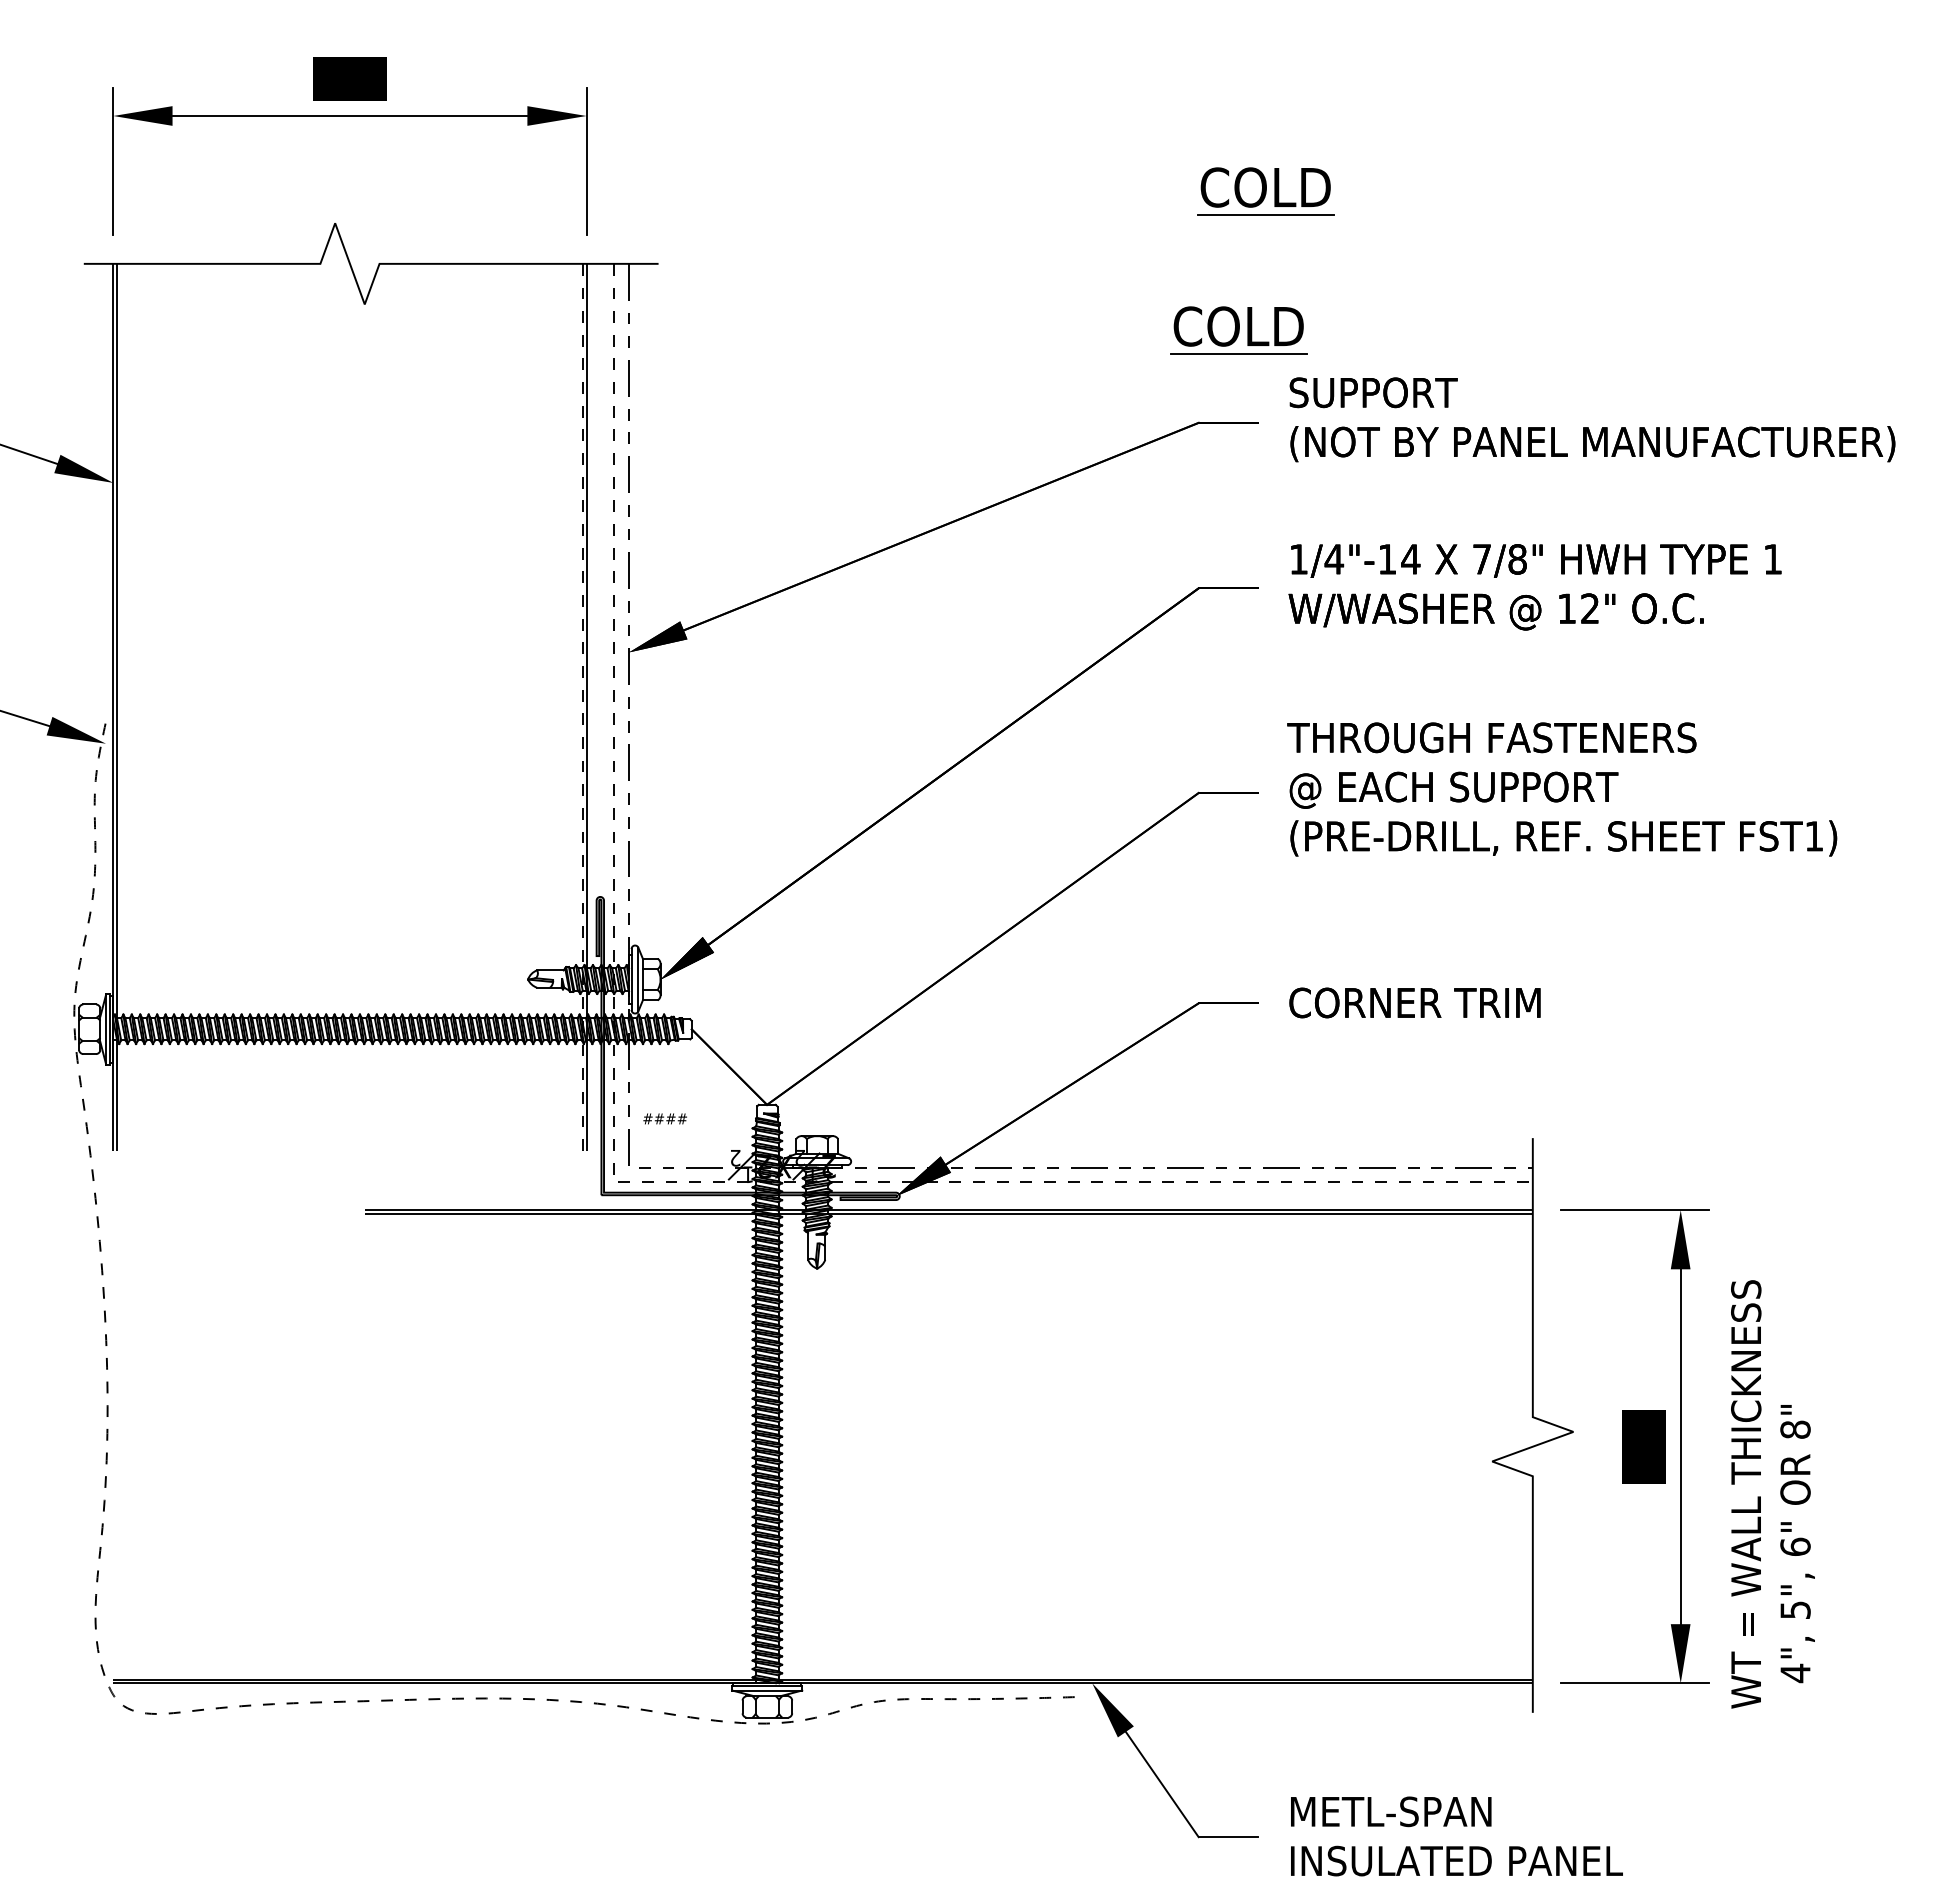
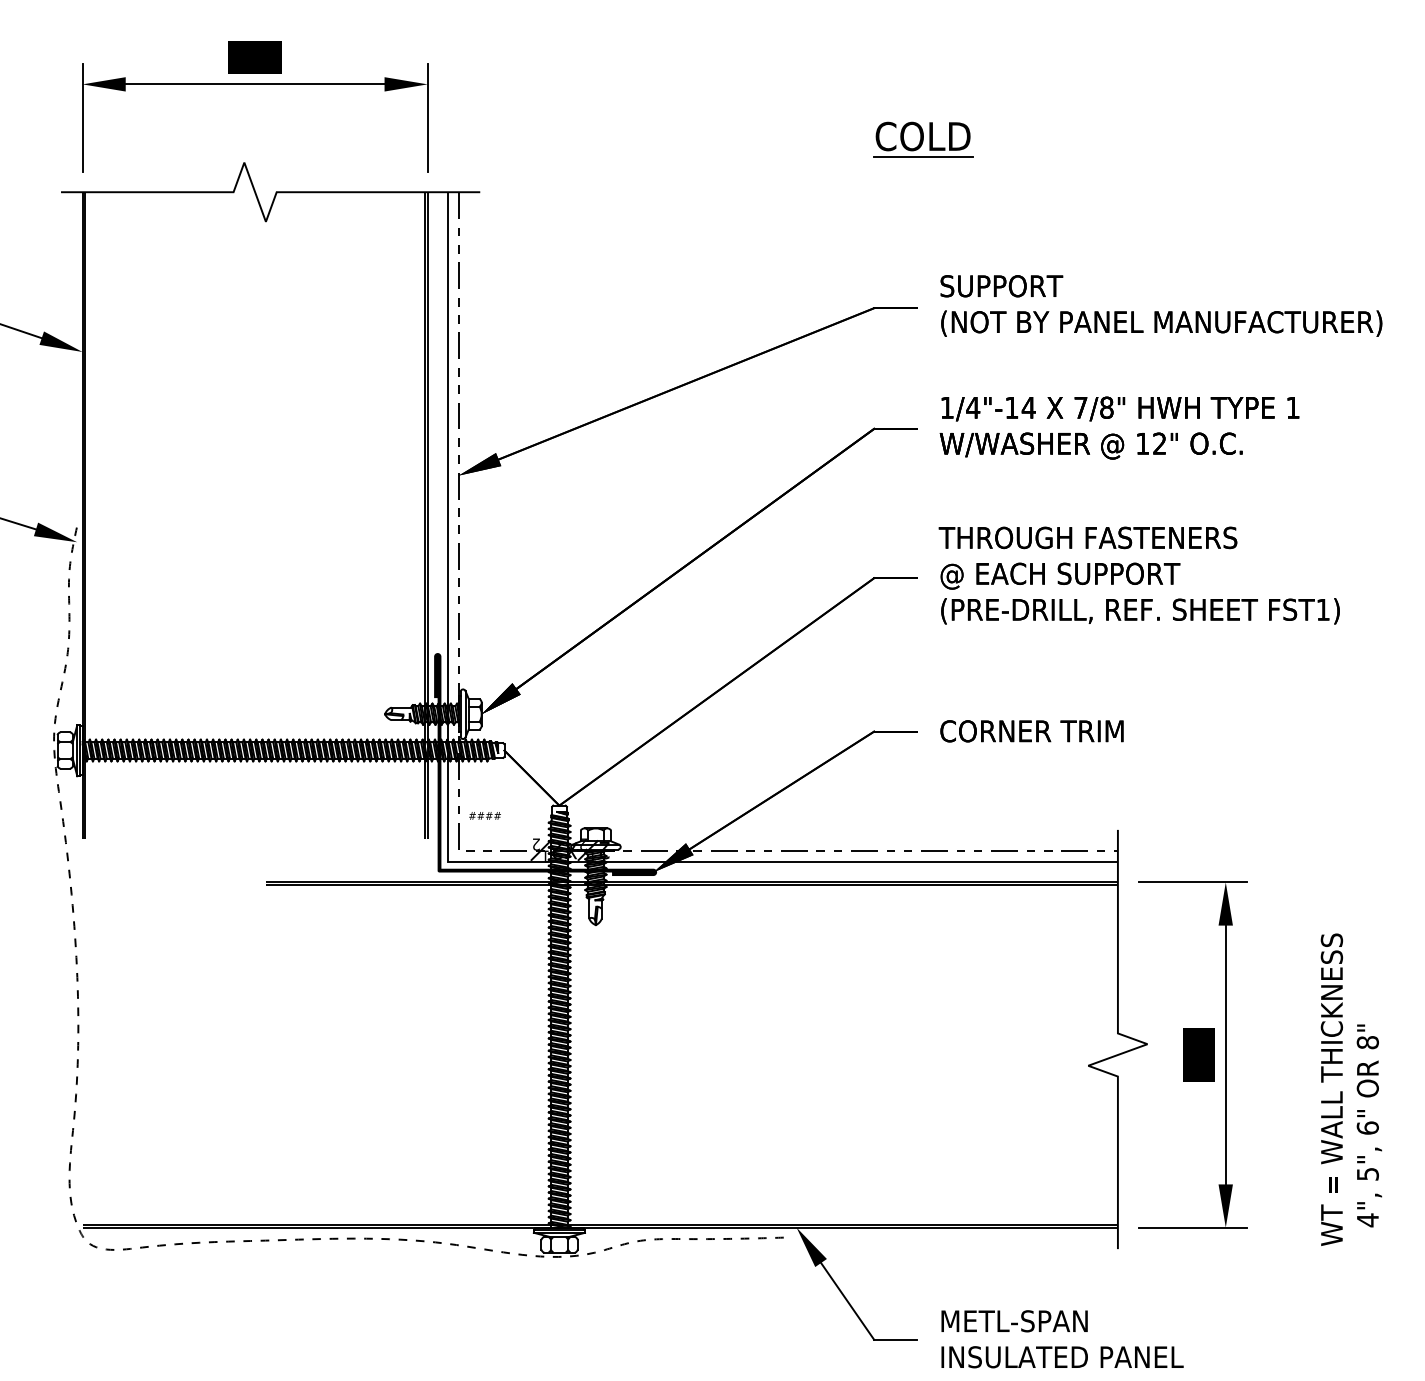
part: (1238, 330) -> (903, 240), removed
line: (582, 707) -> (424, 515), dashed -> solid
line: (614, 1182) -> (448, 862), dashed -> solid
text: (1772, 1494) -> (1351, 1089), moved

